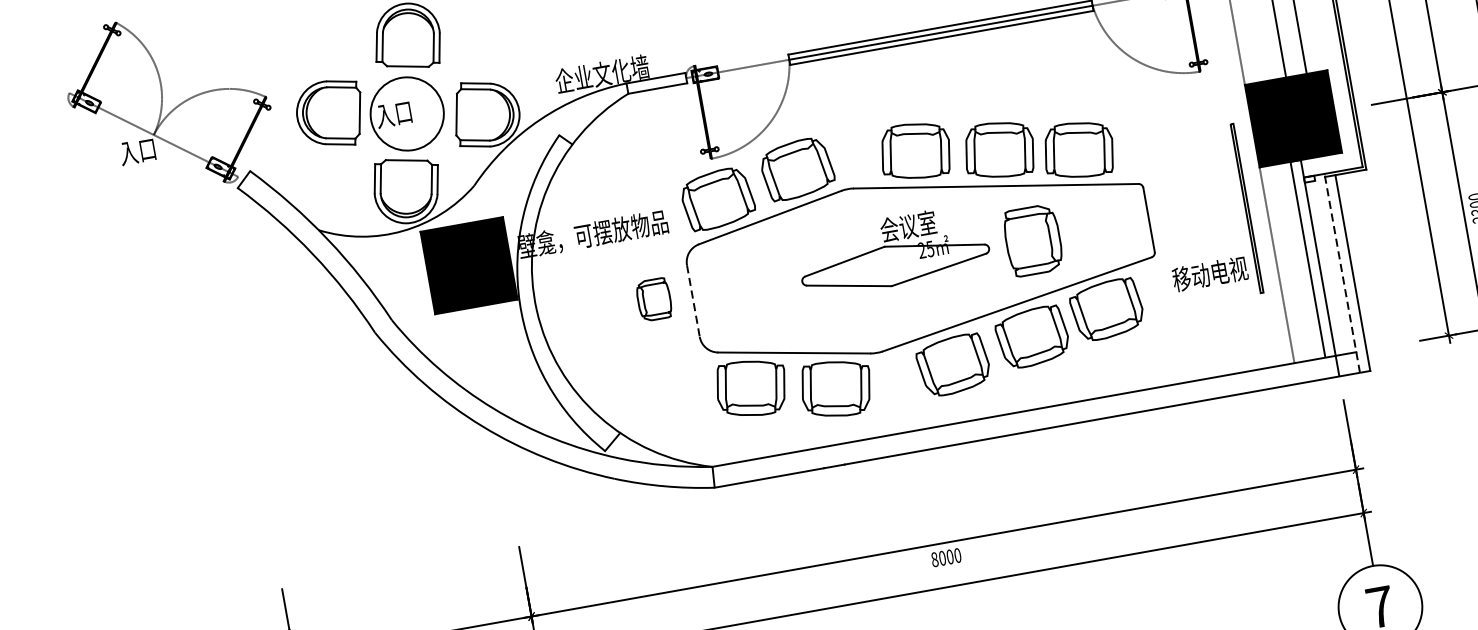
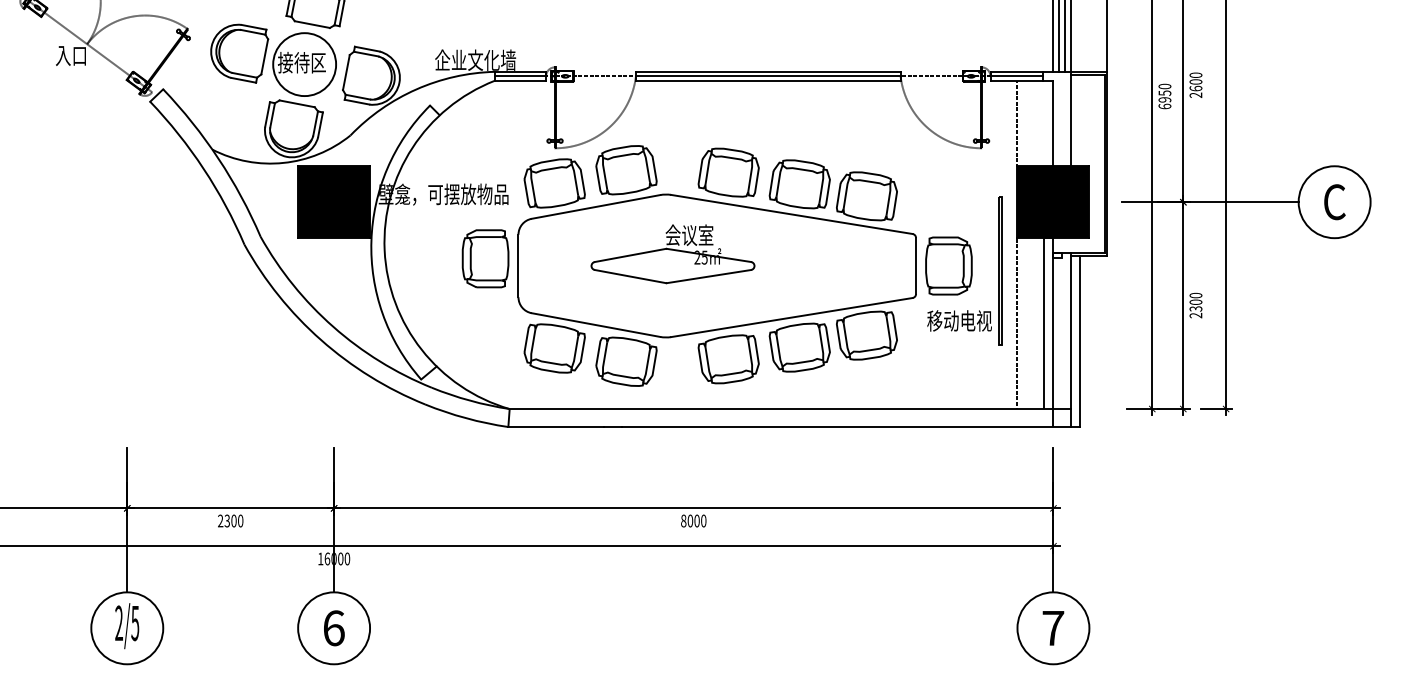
line: (657, 83) -> (520, 76), added
text: (403, 112) -> (301, 62), 入口 -> 接待区
part: (1032, 240) -> (948, 265), moved
part: (892, 252) -> (672, 254), moved
line: (1342, 273) -> (1071, 340), dashed -> solid
part: (654, 299) -> (485, 258), size x1.67
line: (693, 301) -> (518, 266), dashed -> solid

